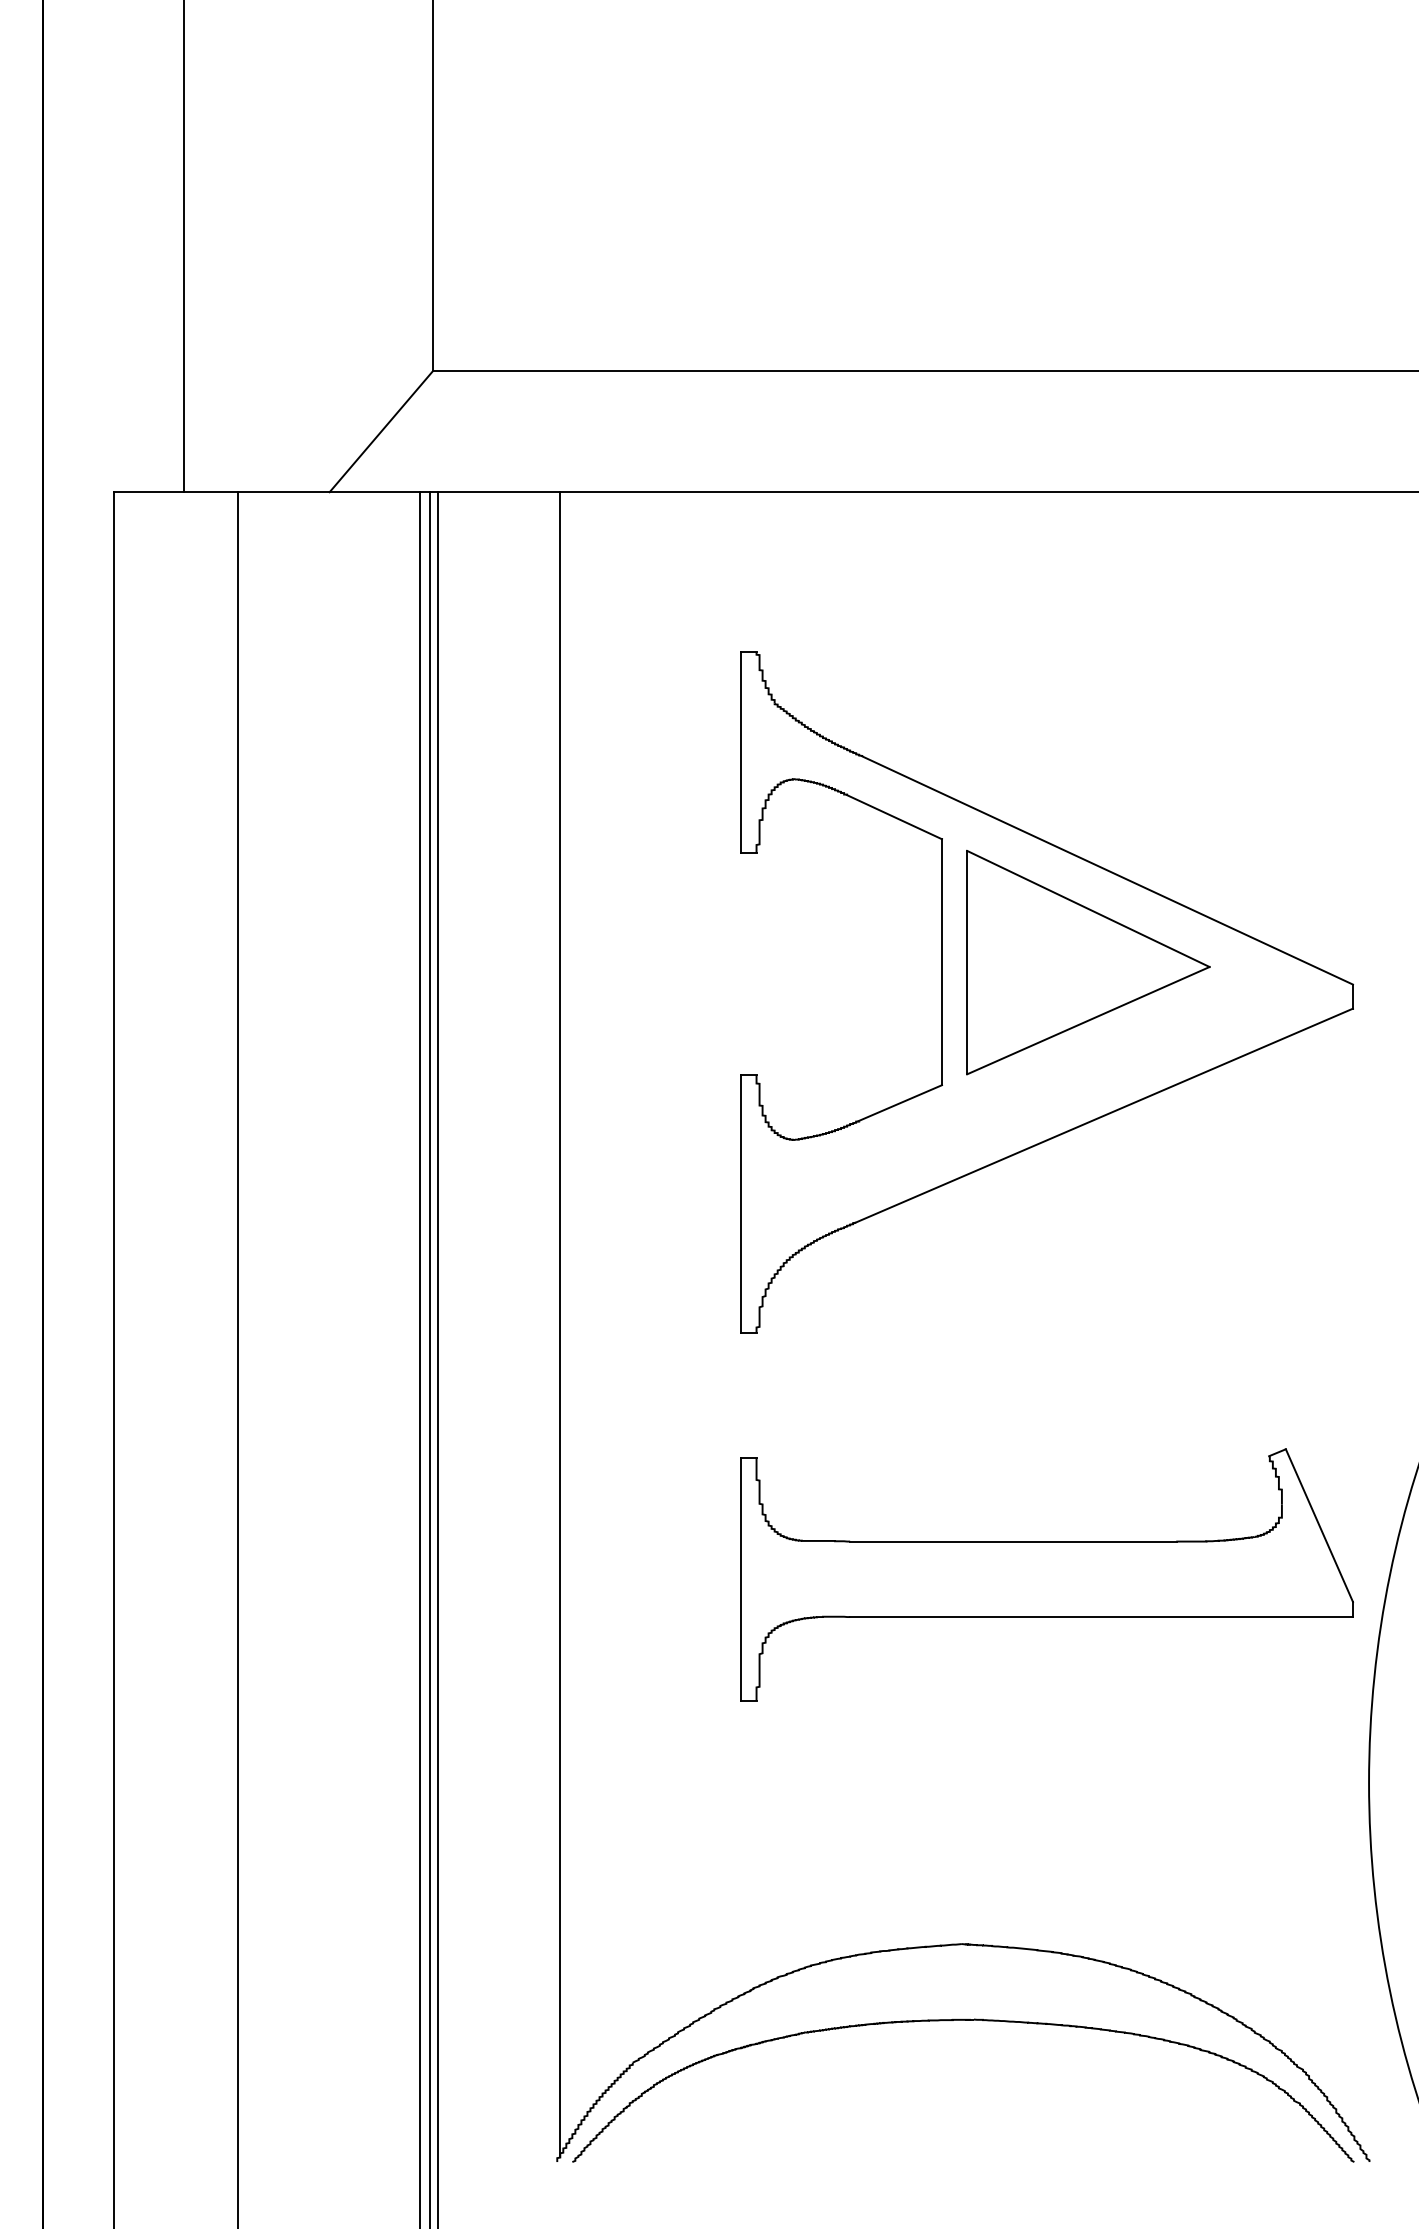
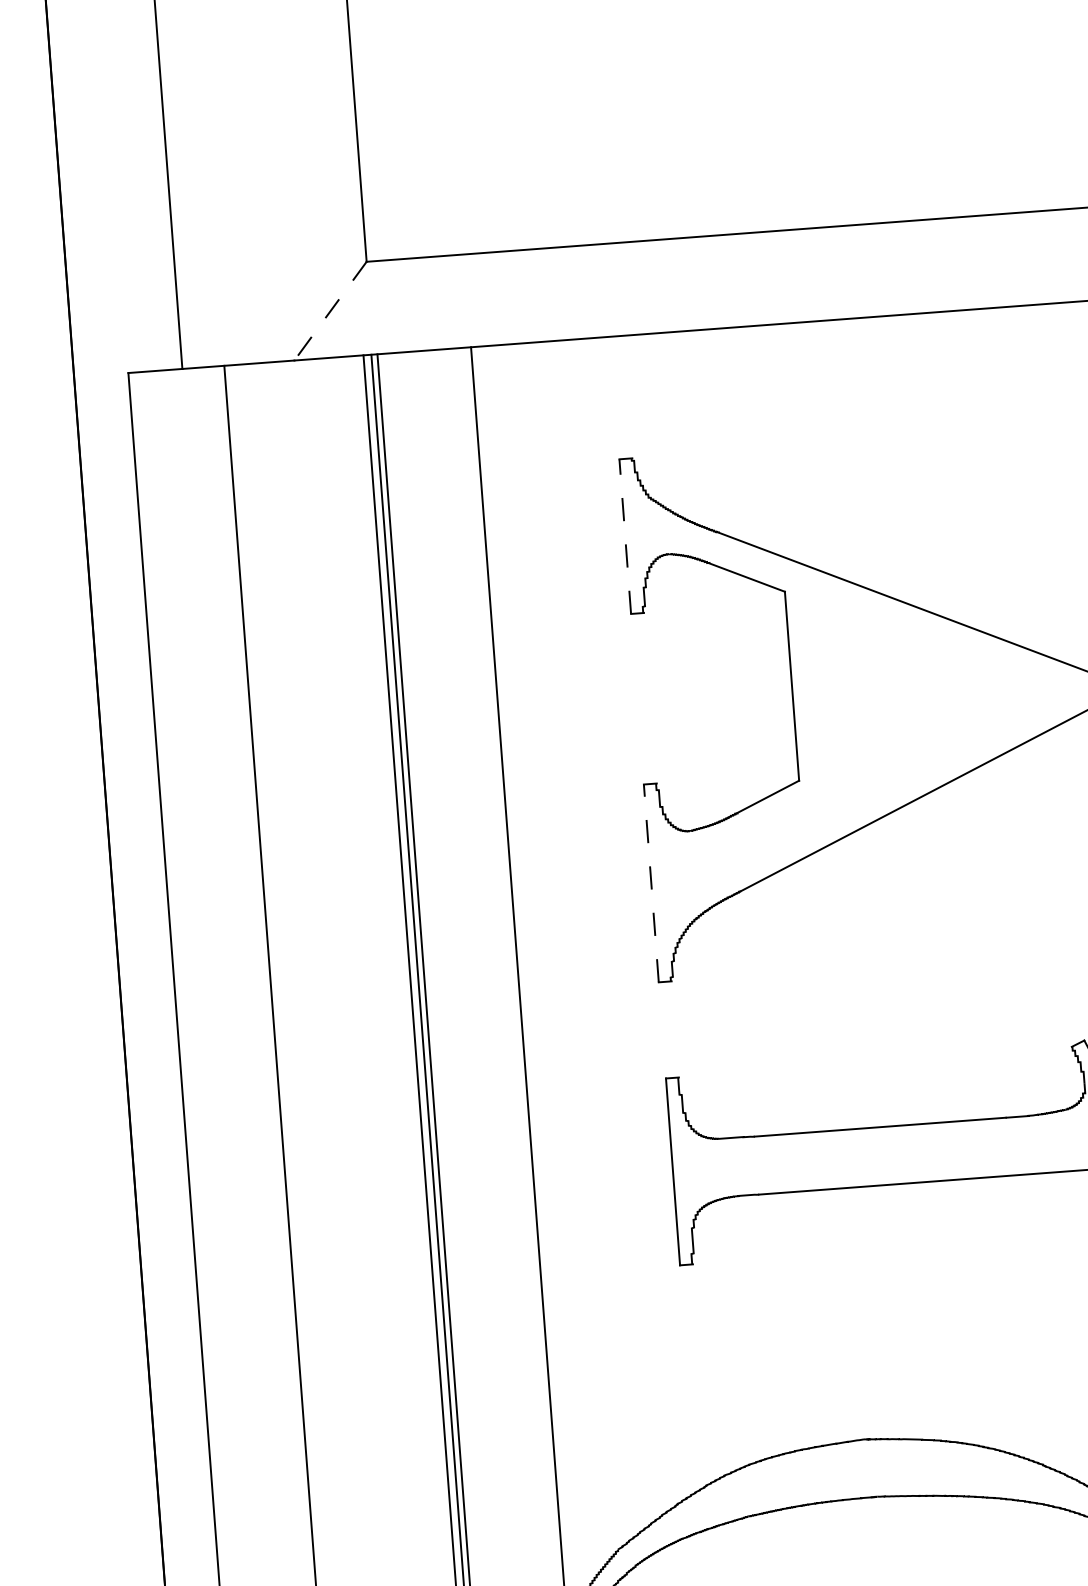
line: (380, 432) -> (330, 311), solid -> dashed
line: (740, 752) -> (625, 536), solid -> dashed
part: (1088, 962) -> (904, 677), removed
line: (740, 1203) -> (651, 883), solid -> dashed

